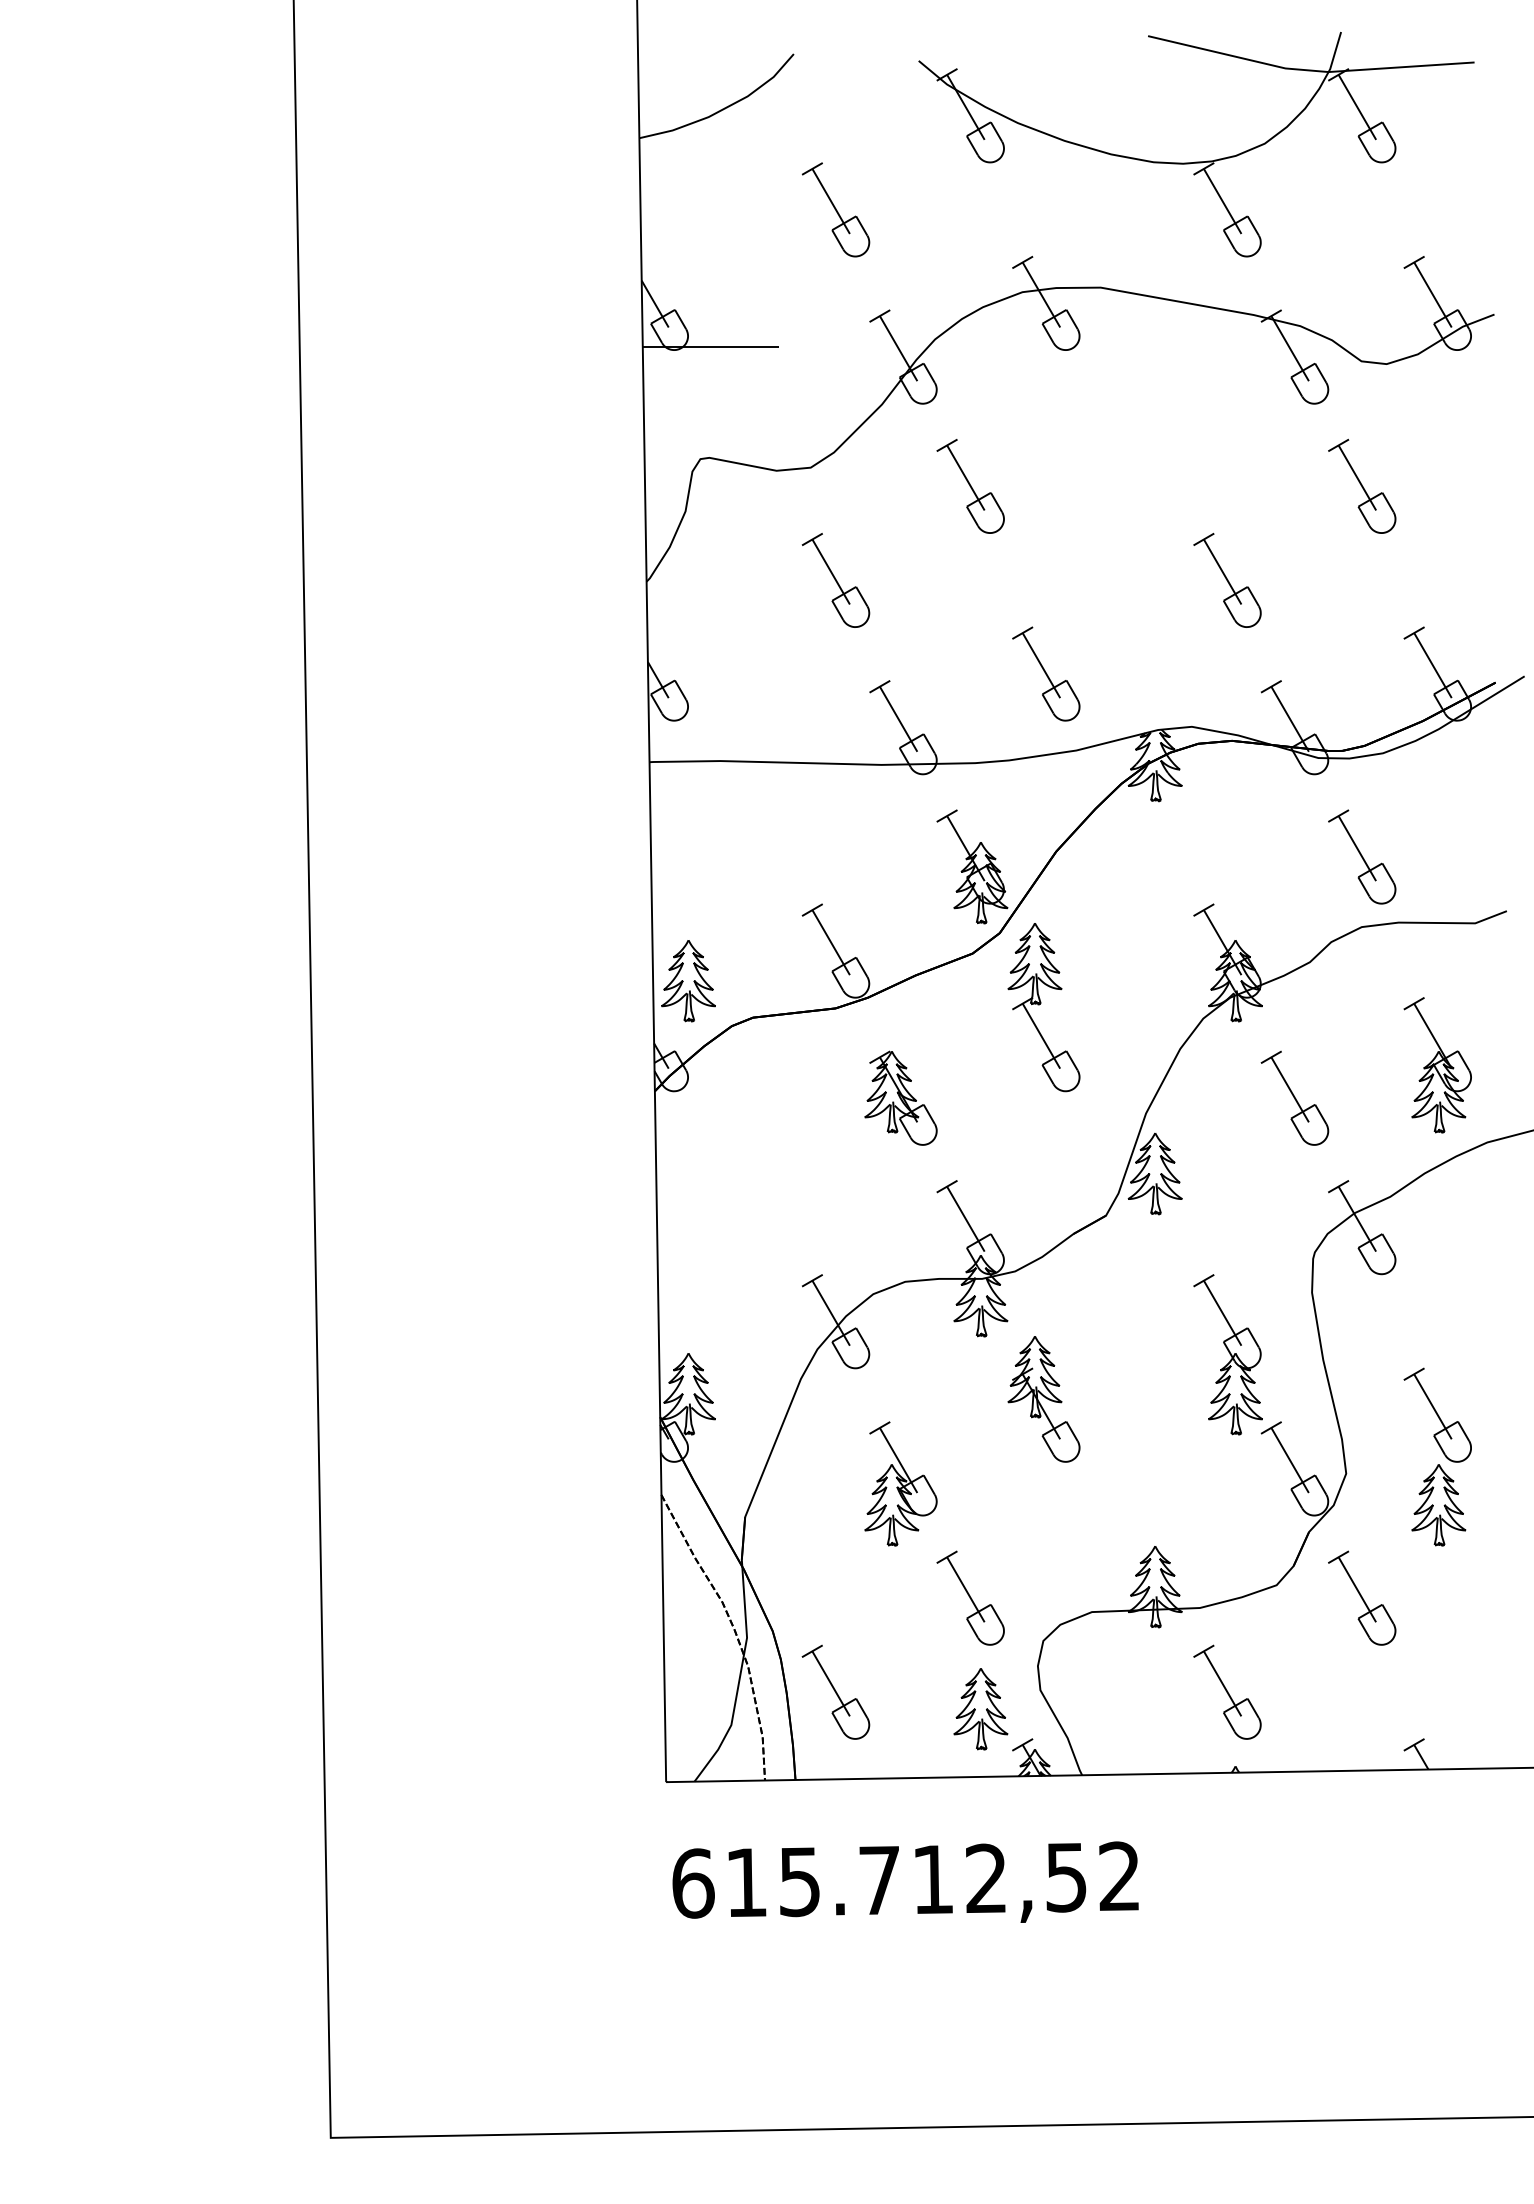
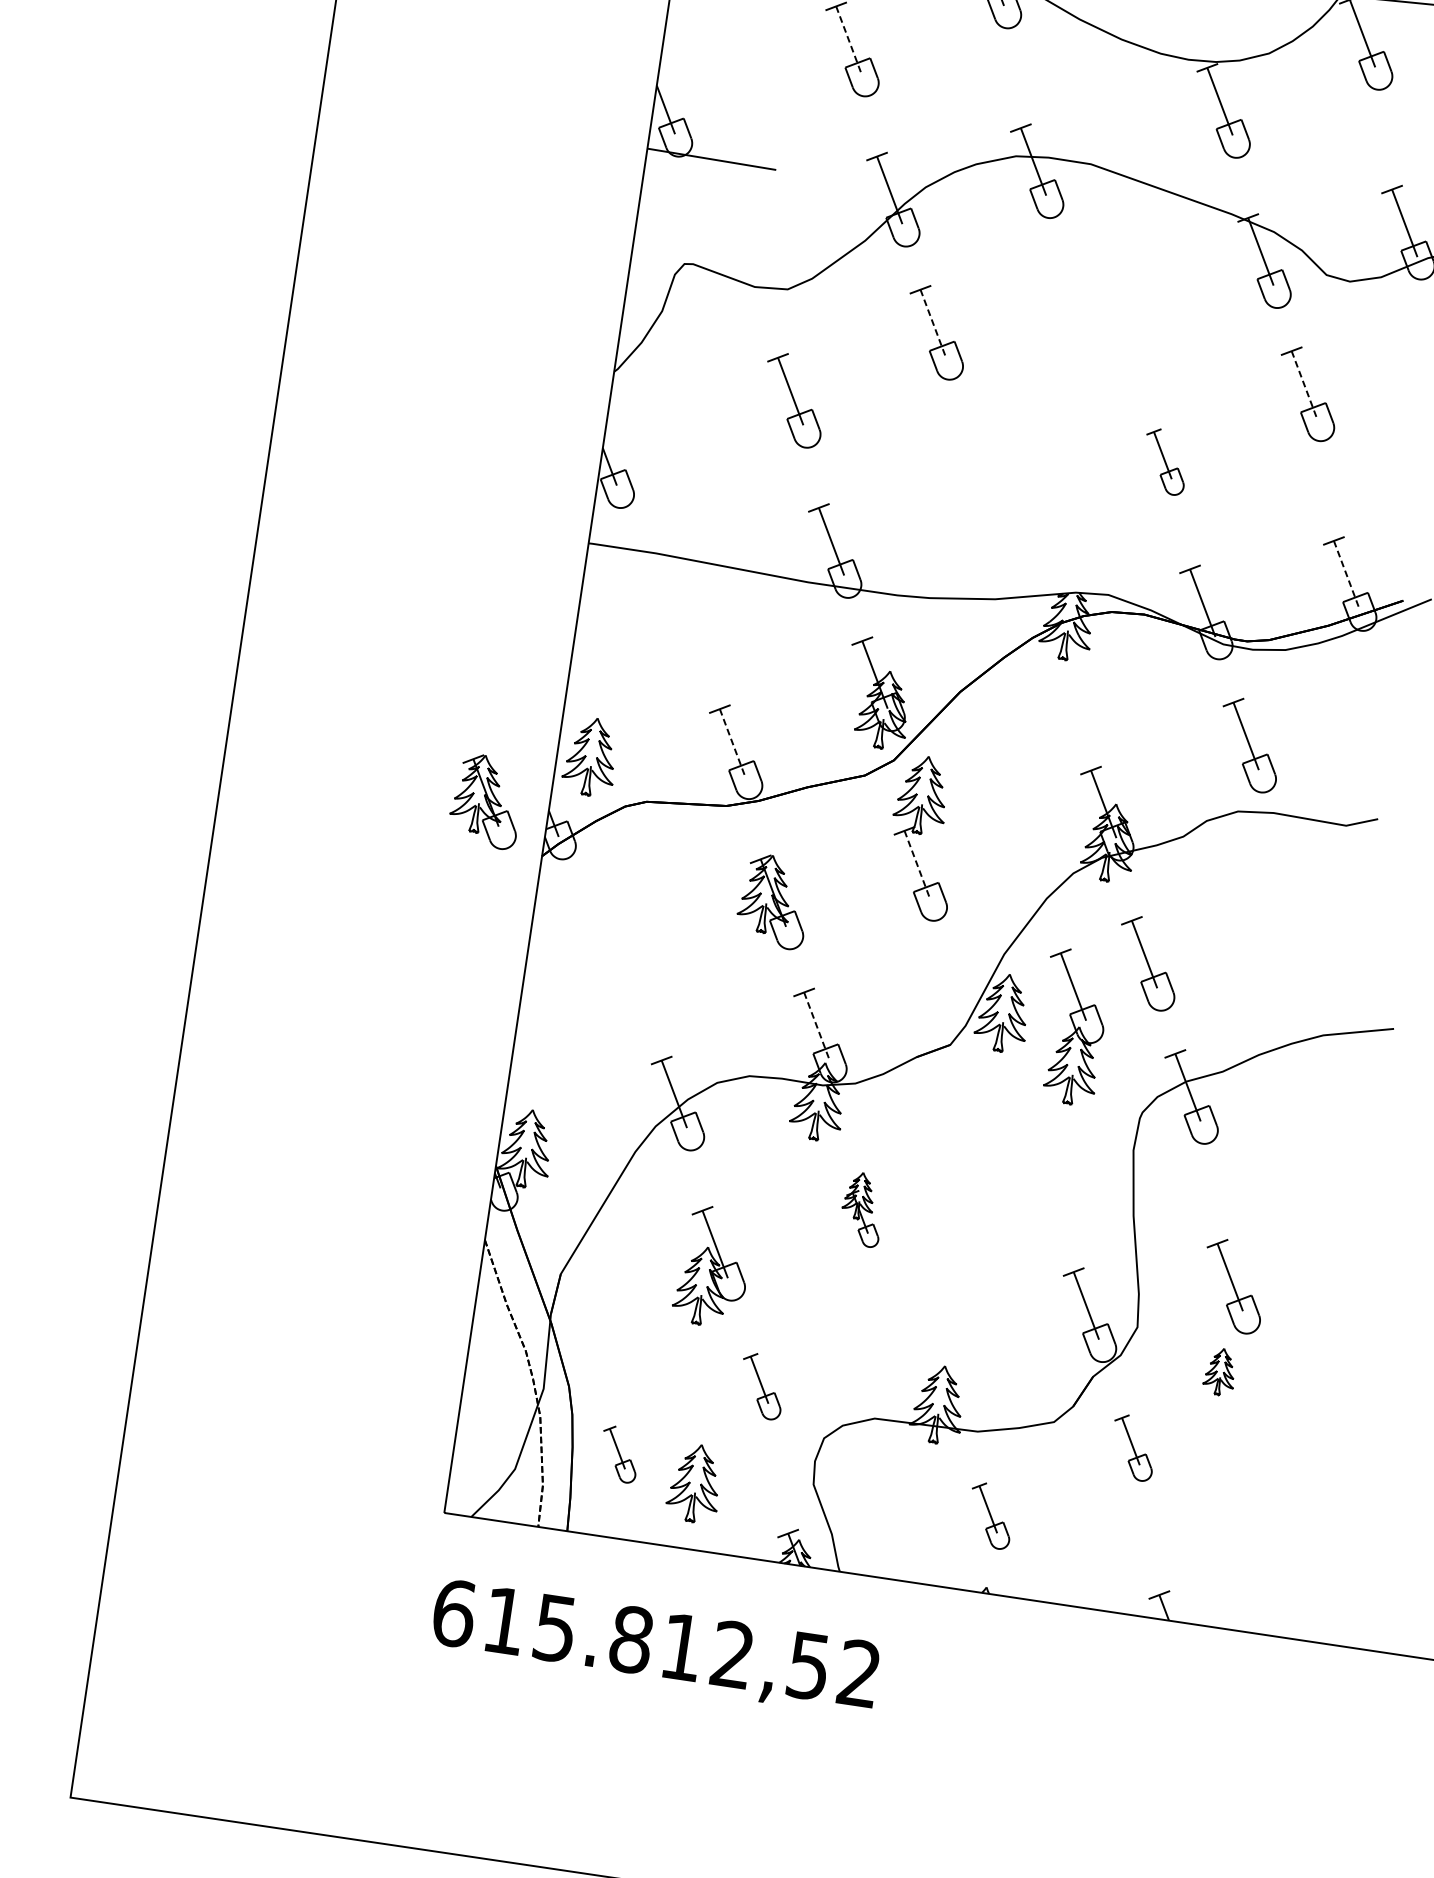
line: (831, 201) -> (849, 40), solid -> dashed
line: (965, 477) -> (932, 323), solid -> dashed
line: (1357, 477) -> (1304, 384), solid -> dashed
part: (1227, 580) -> (1165, 461), size x0.7
line: (1432, 665) -> (1346, 574), solid -> dashed
part: (1046, 673) -> (978, 521), removed
line: (831, 942) -> (732, 742), solid -> dashed
line: (1041, 1036) -> (917, 864), solid -> dashed
part: (588, 1043) -> (486, 800), added
part: (1437, 1065) -> (1288, 954), removed
line: (965, 1219) -> (816, 1026), solid -> dashed
part: (1227, 1354) -> (1071, 1026), moved
part: (1043, 1399) -> (862, 1209), size x0.6
part: (1438, 1505) -> (1220, 1371), size x0.6
part: (970, 1597) -> (761, 1385), size x0.7
part: (1362, 1597) -> (1133, 1447), size x0.7
part: (835, 1691) -> (619, 1453), size x0.6
part: (1227, 1691) -> (990, 1515), size x0.7
part: (980, 1709) -> (694, 1483), moved
text: (880, 1880) -> (632, 1639), 615.712,52 -> 615.812,52

